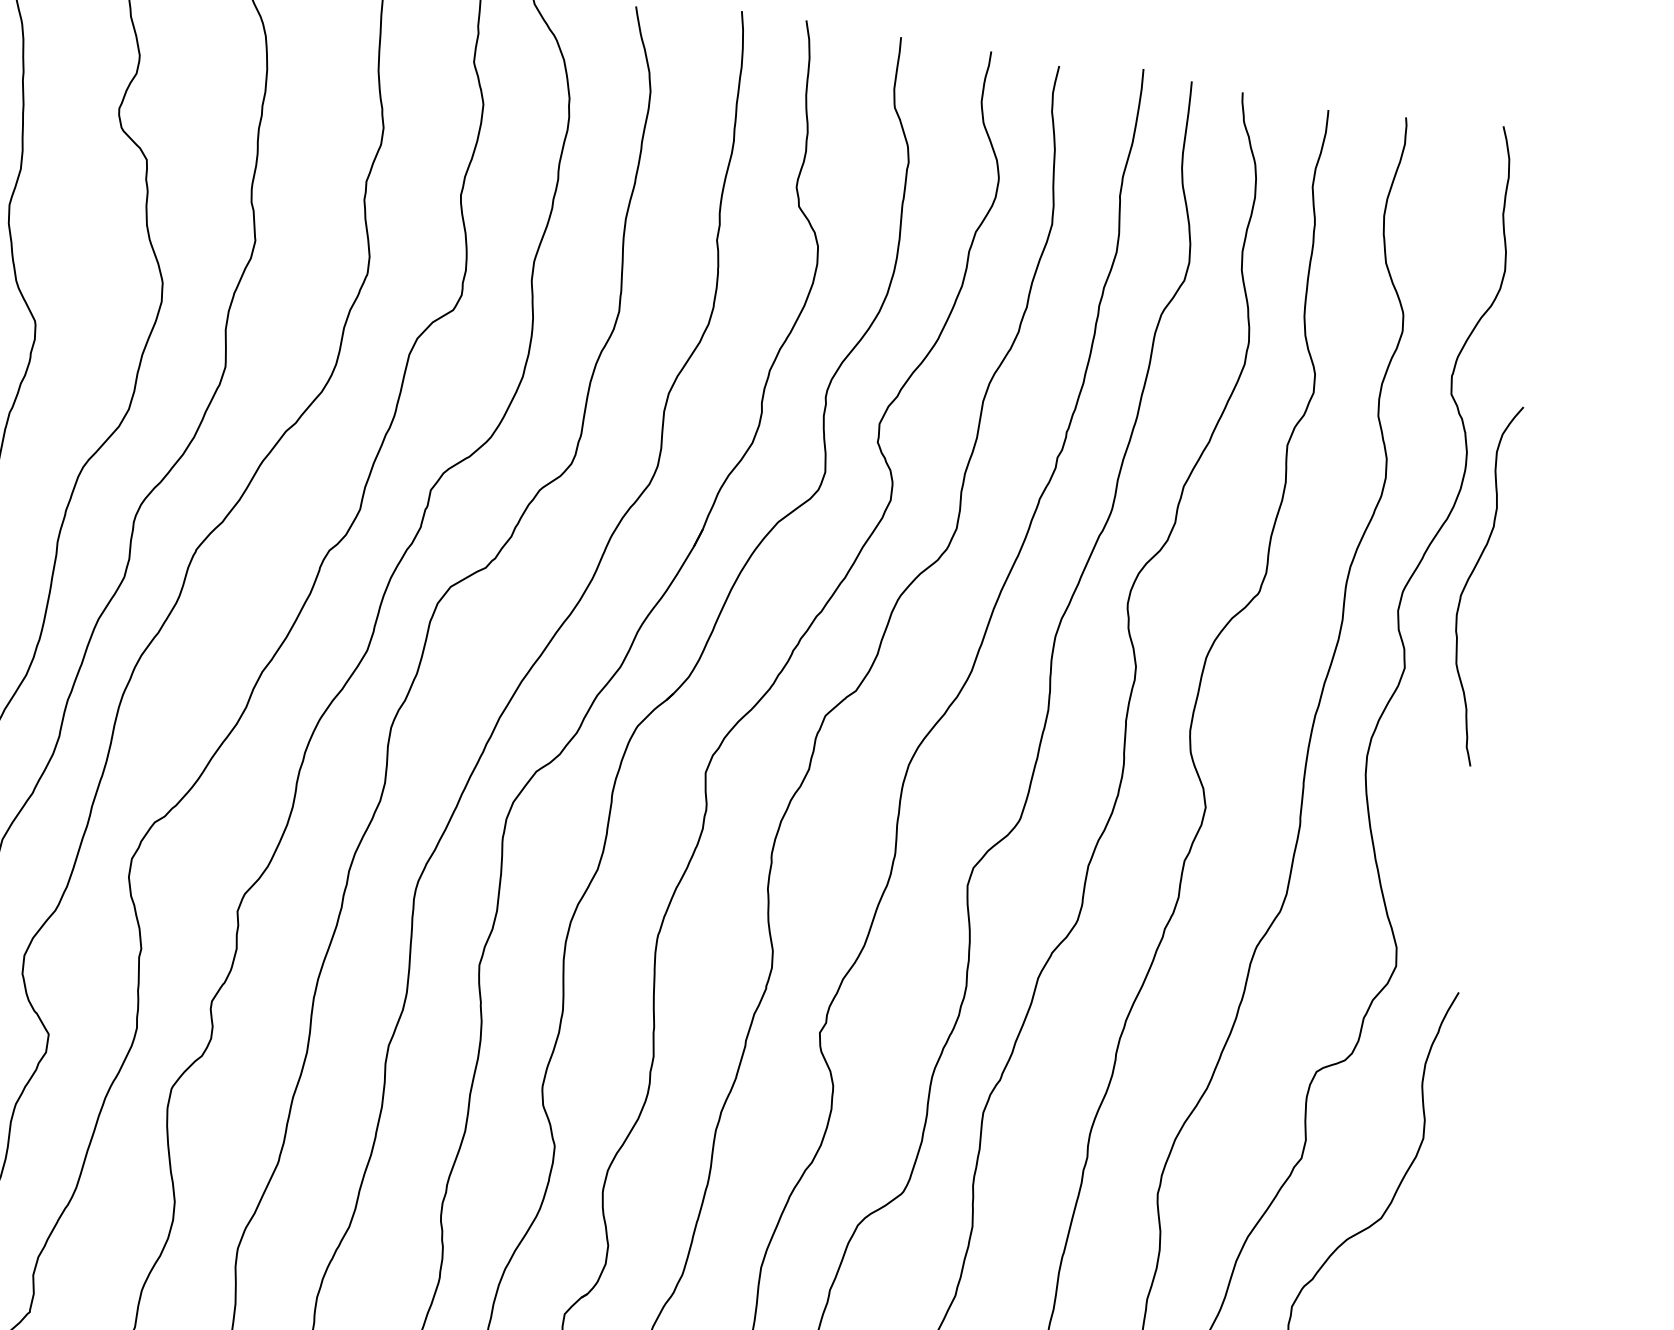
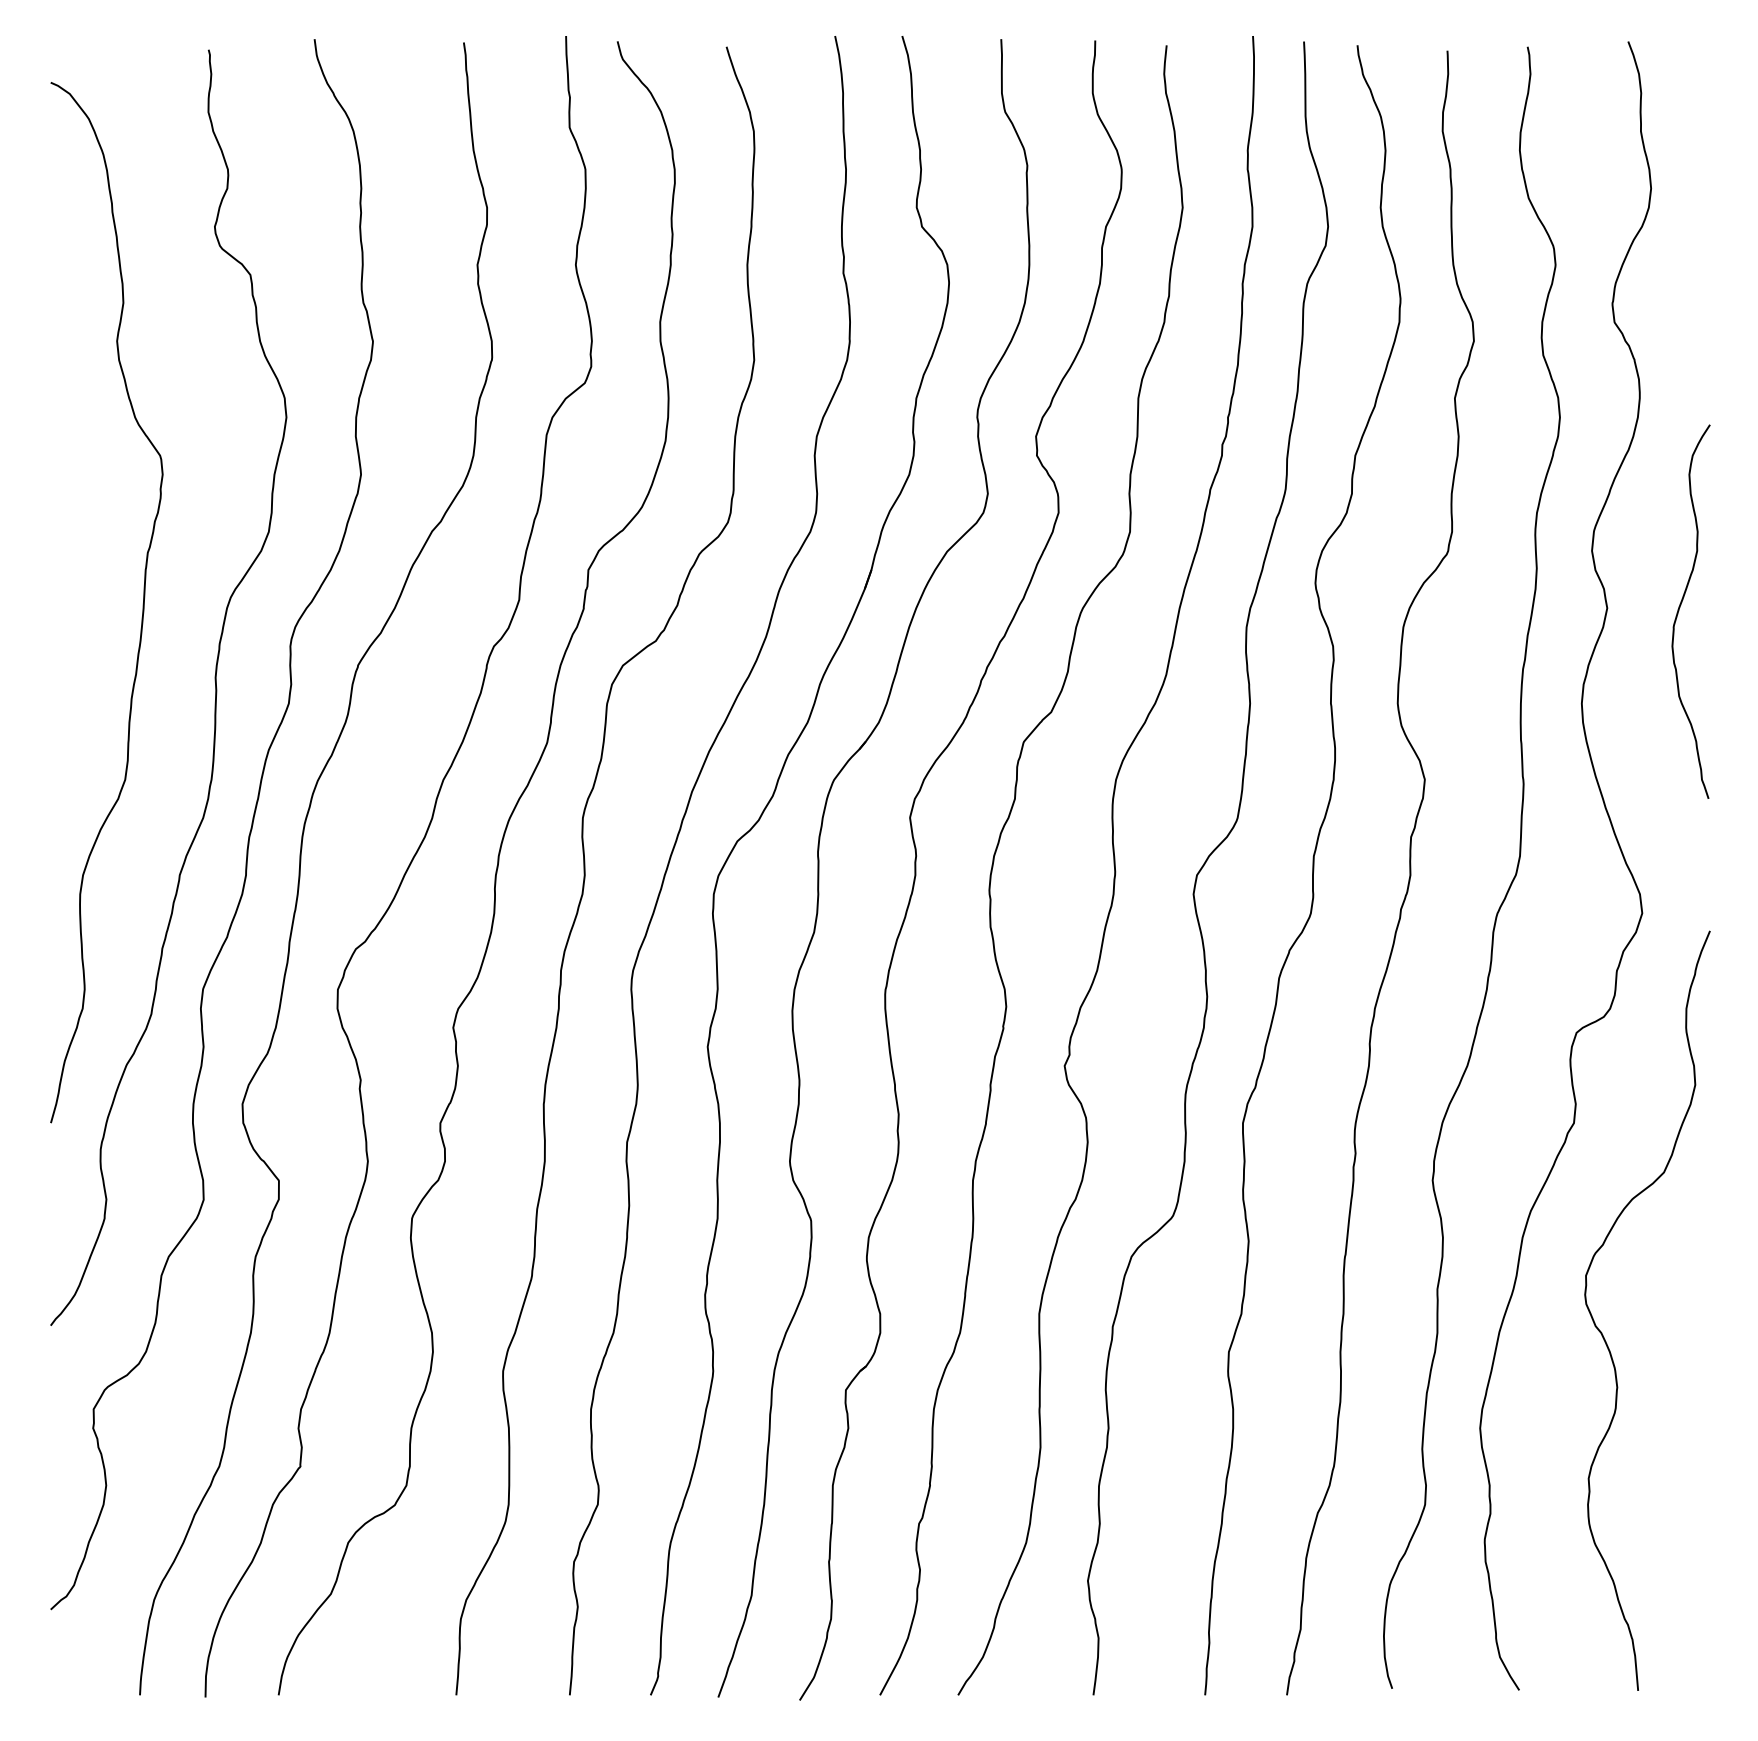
curve: (1469, 578) -> (1680, 607), moved

